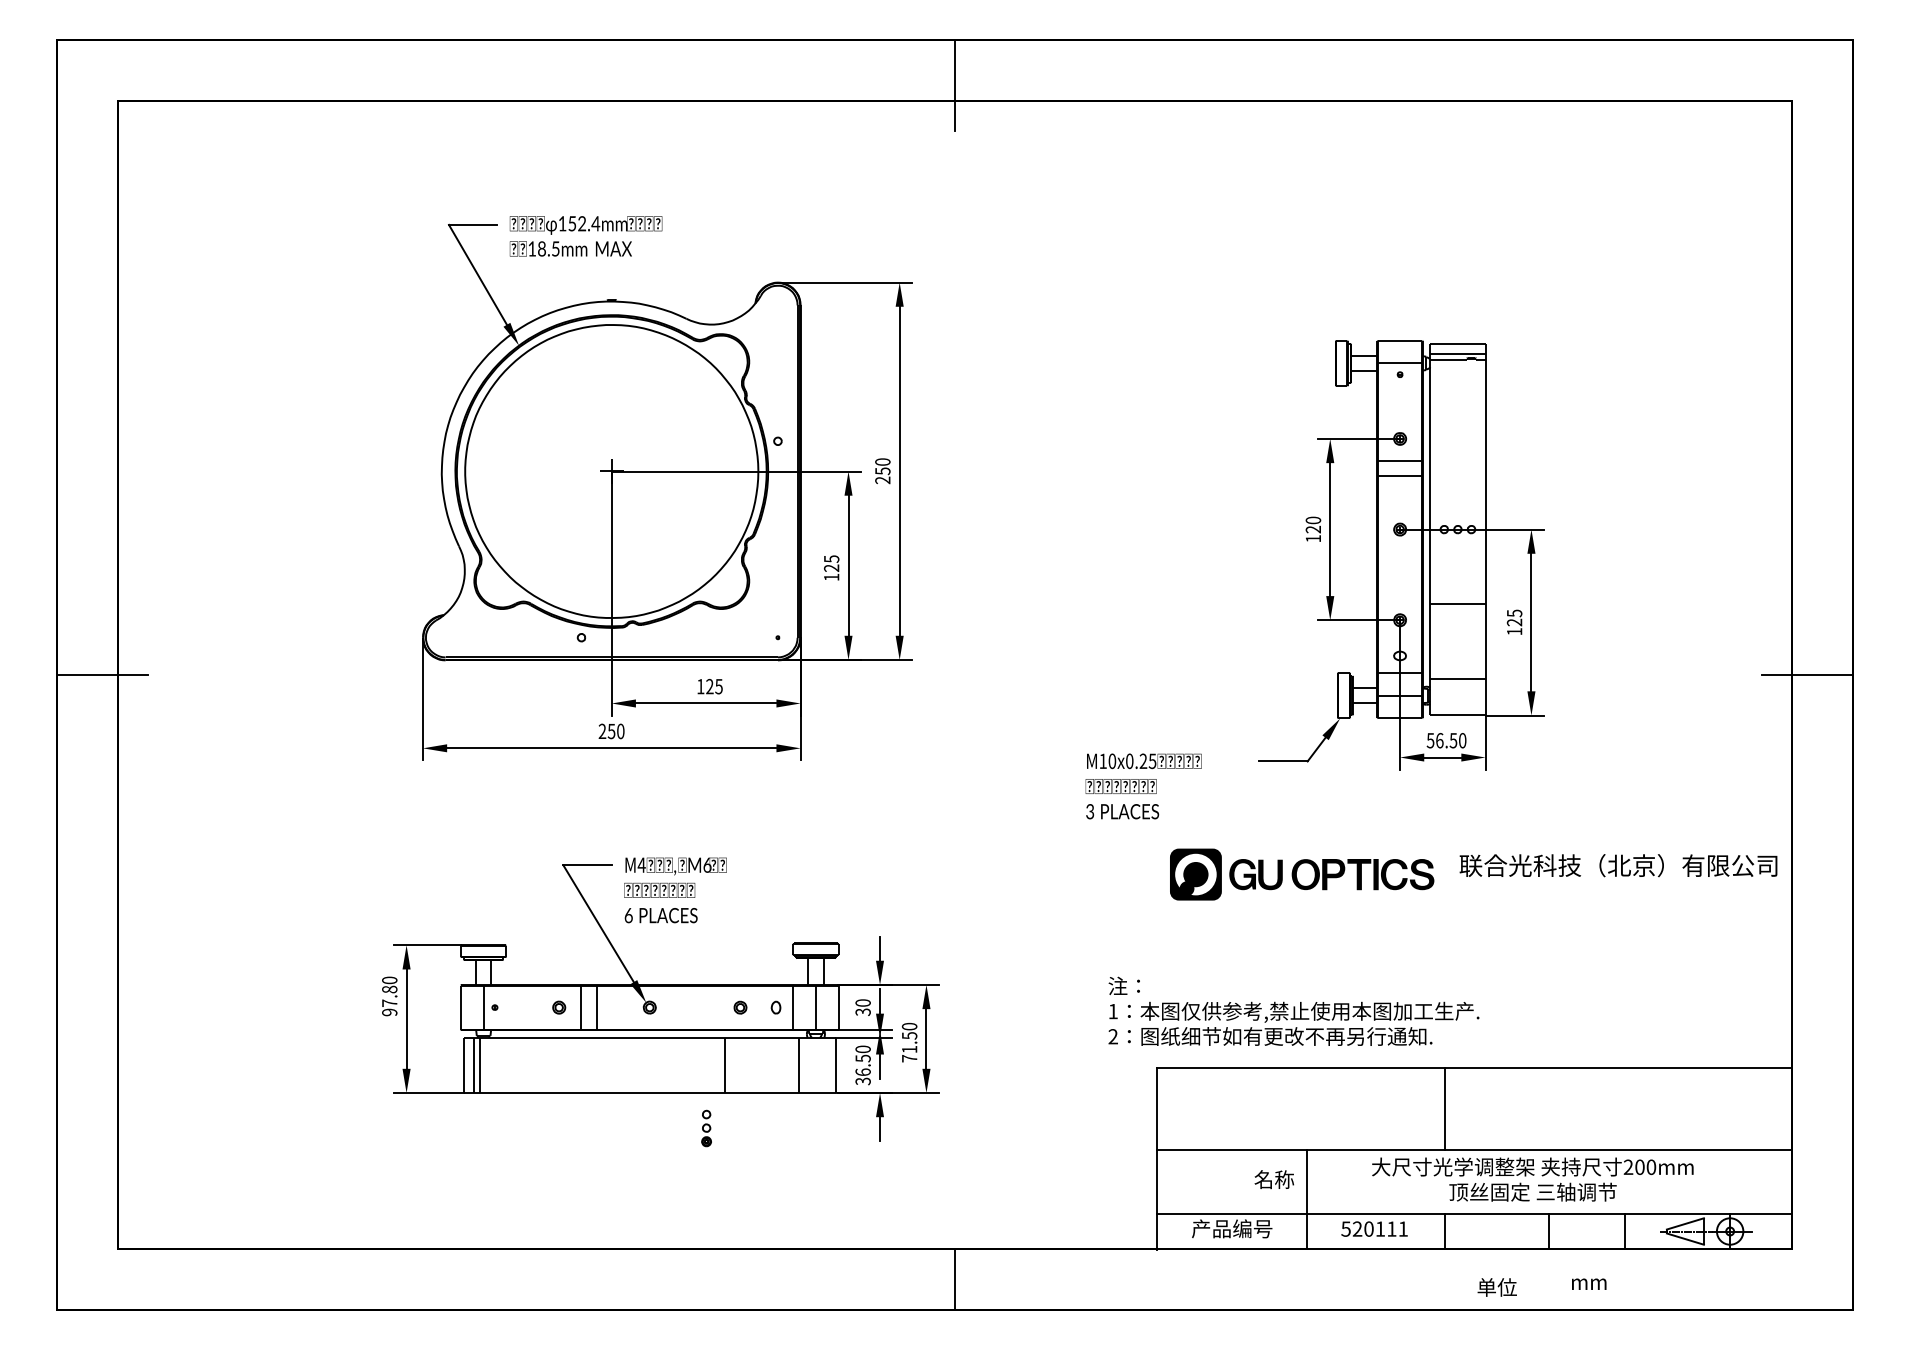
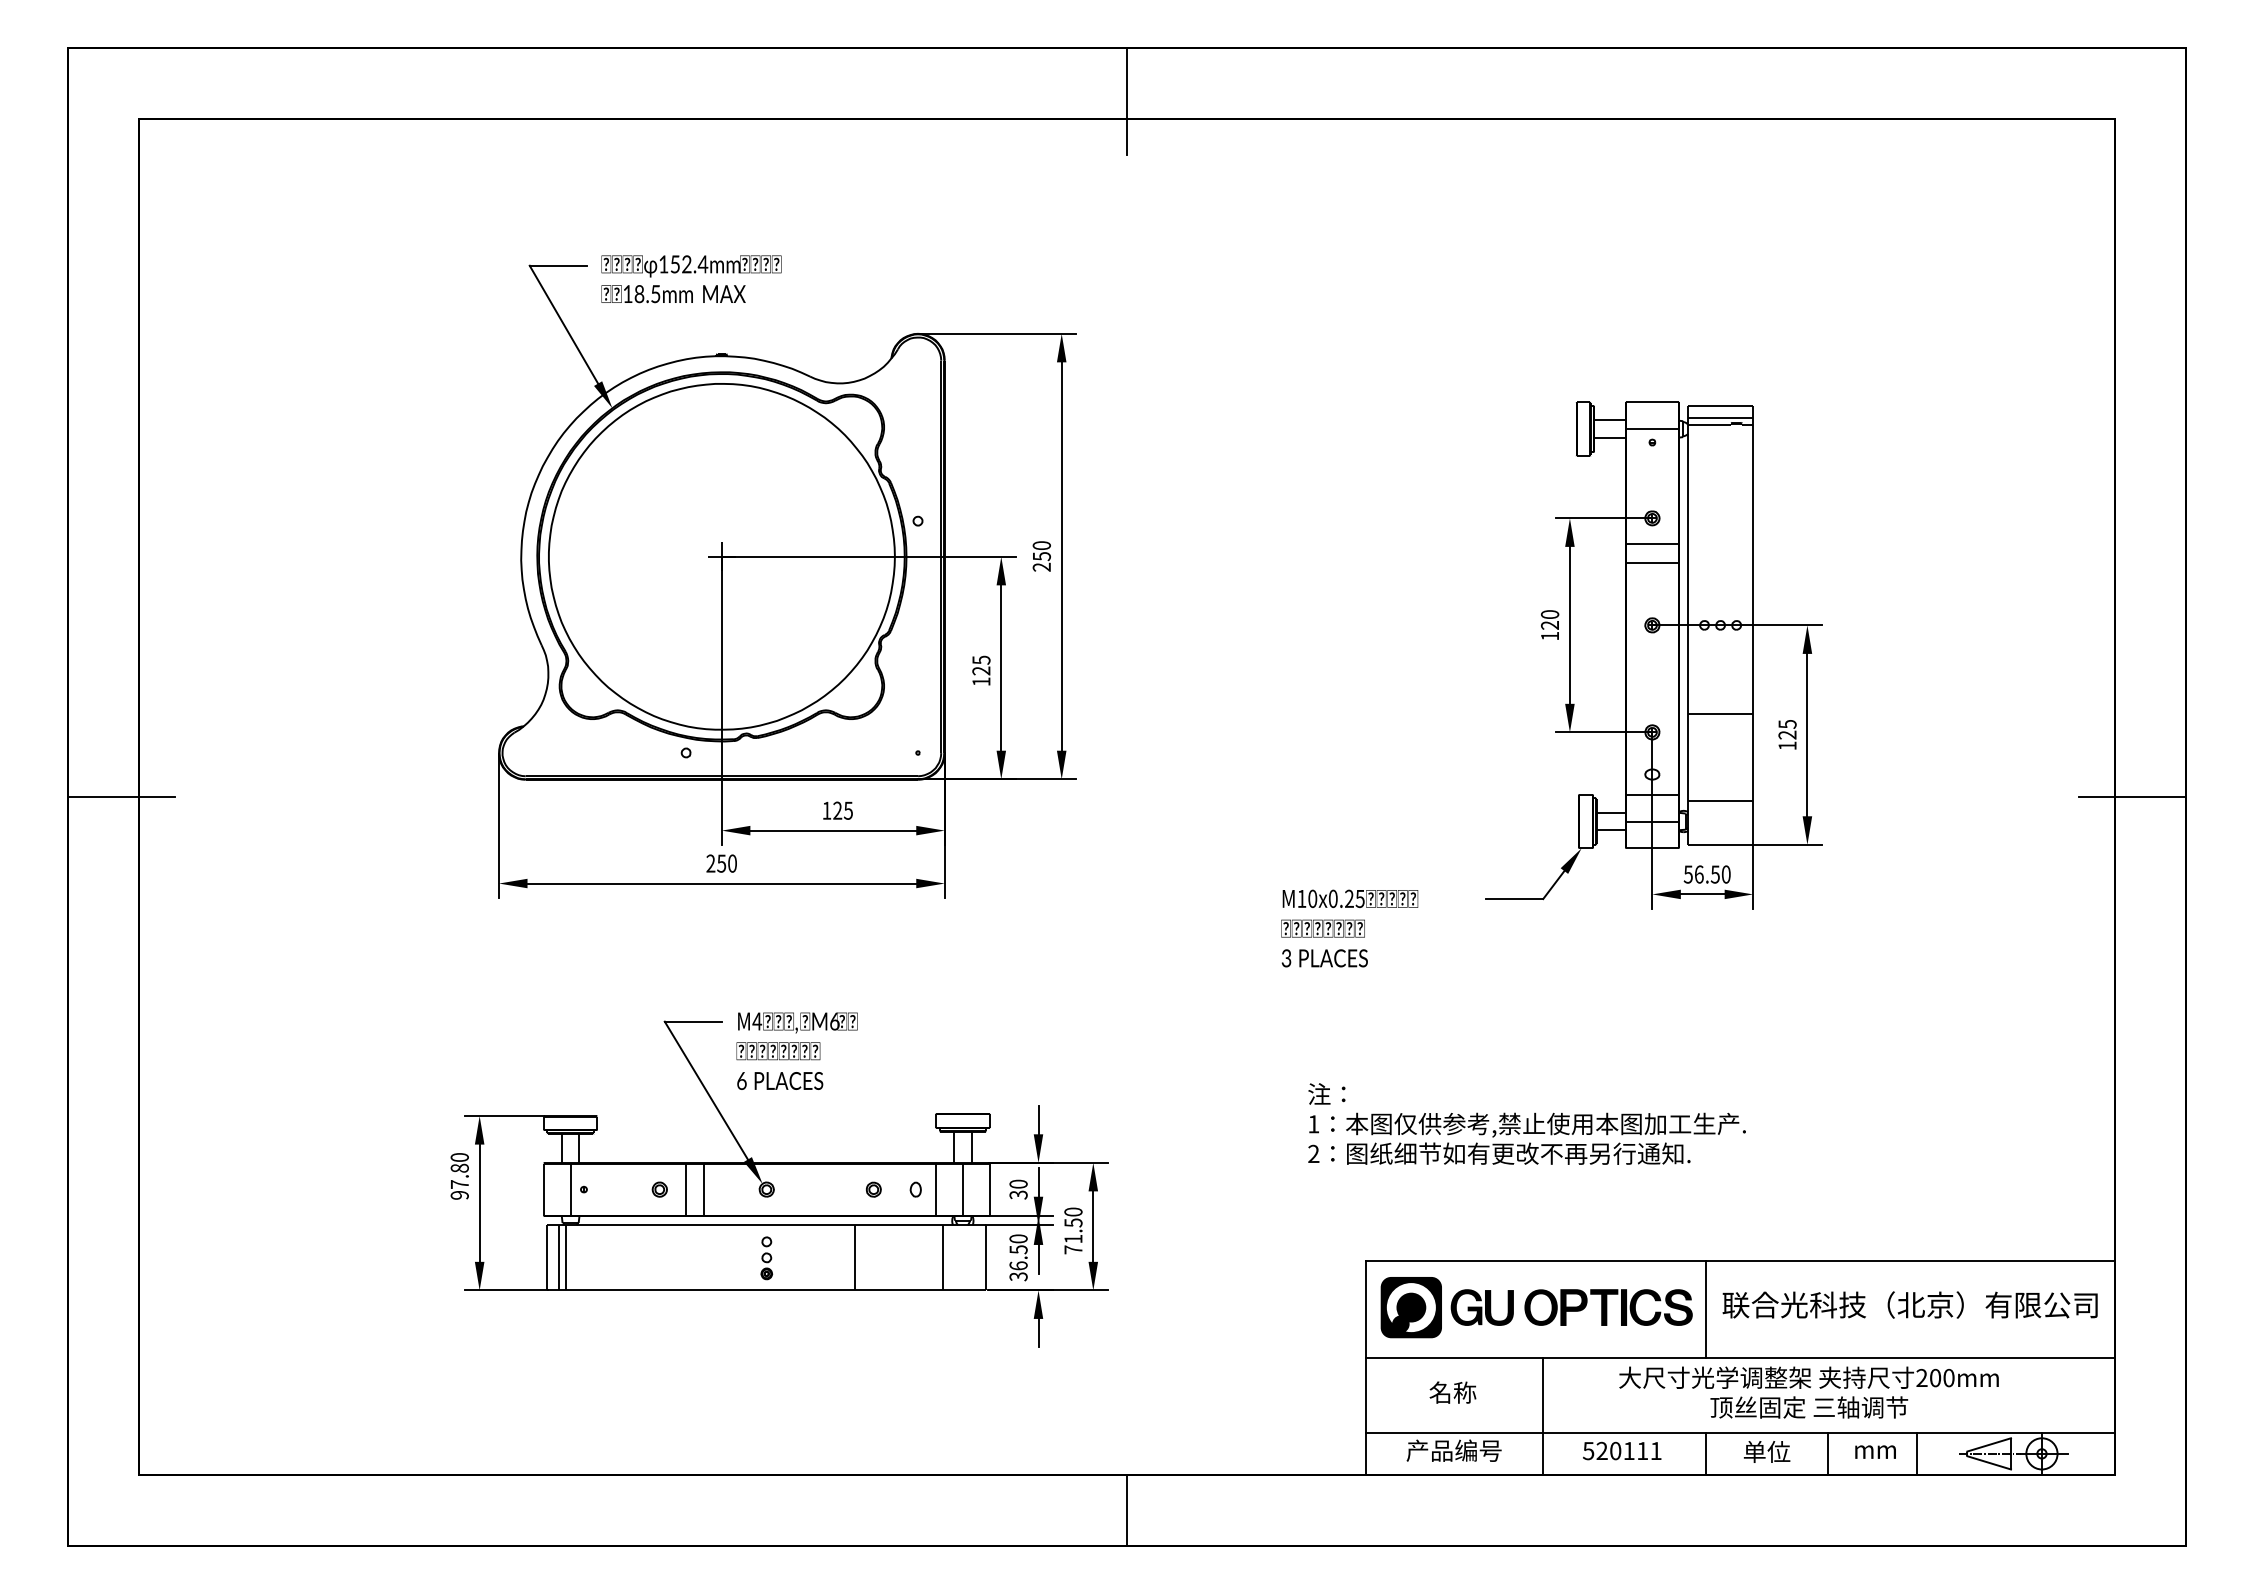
text: (1617, 865) -> (1909, 1304), moved
part: (1301, 874) -> (1536, 1307), moved
text: (1293, 1010) -> (1526, 1123), moved
part: (706, 1128) -> (766, 1258), moved
text: (1273, 1179) -> (1452, 1392), moved
text: (1589, 1283) -> (1875, 1451), moved
text: (1497, 1287) -> (1767, 1451), moved

